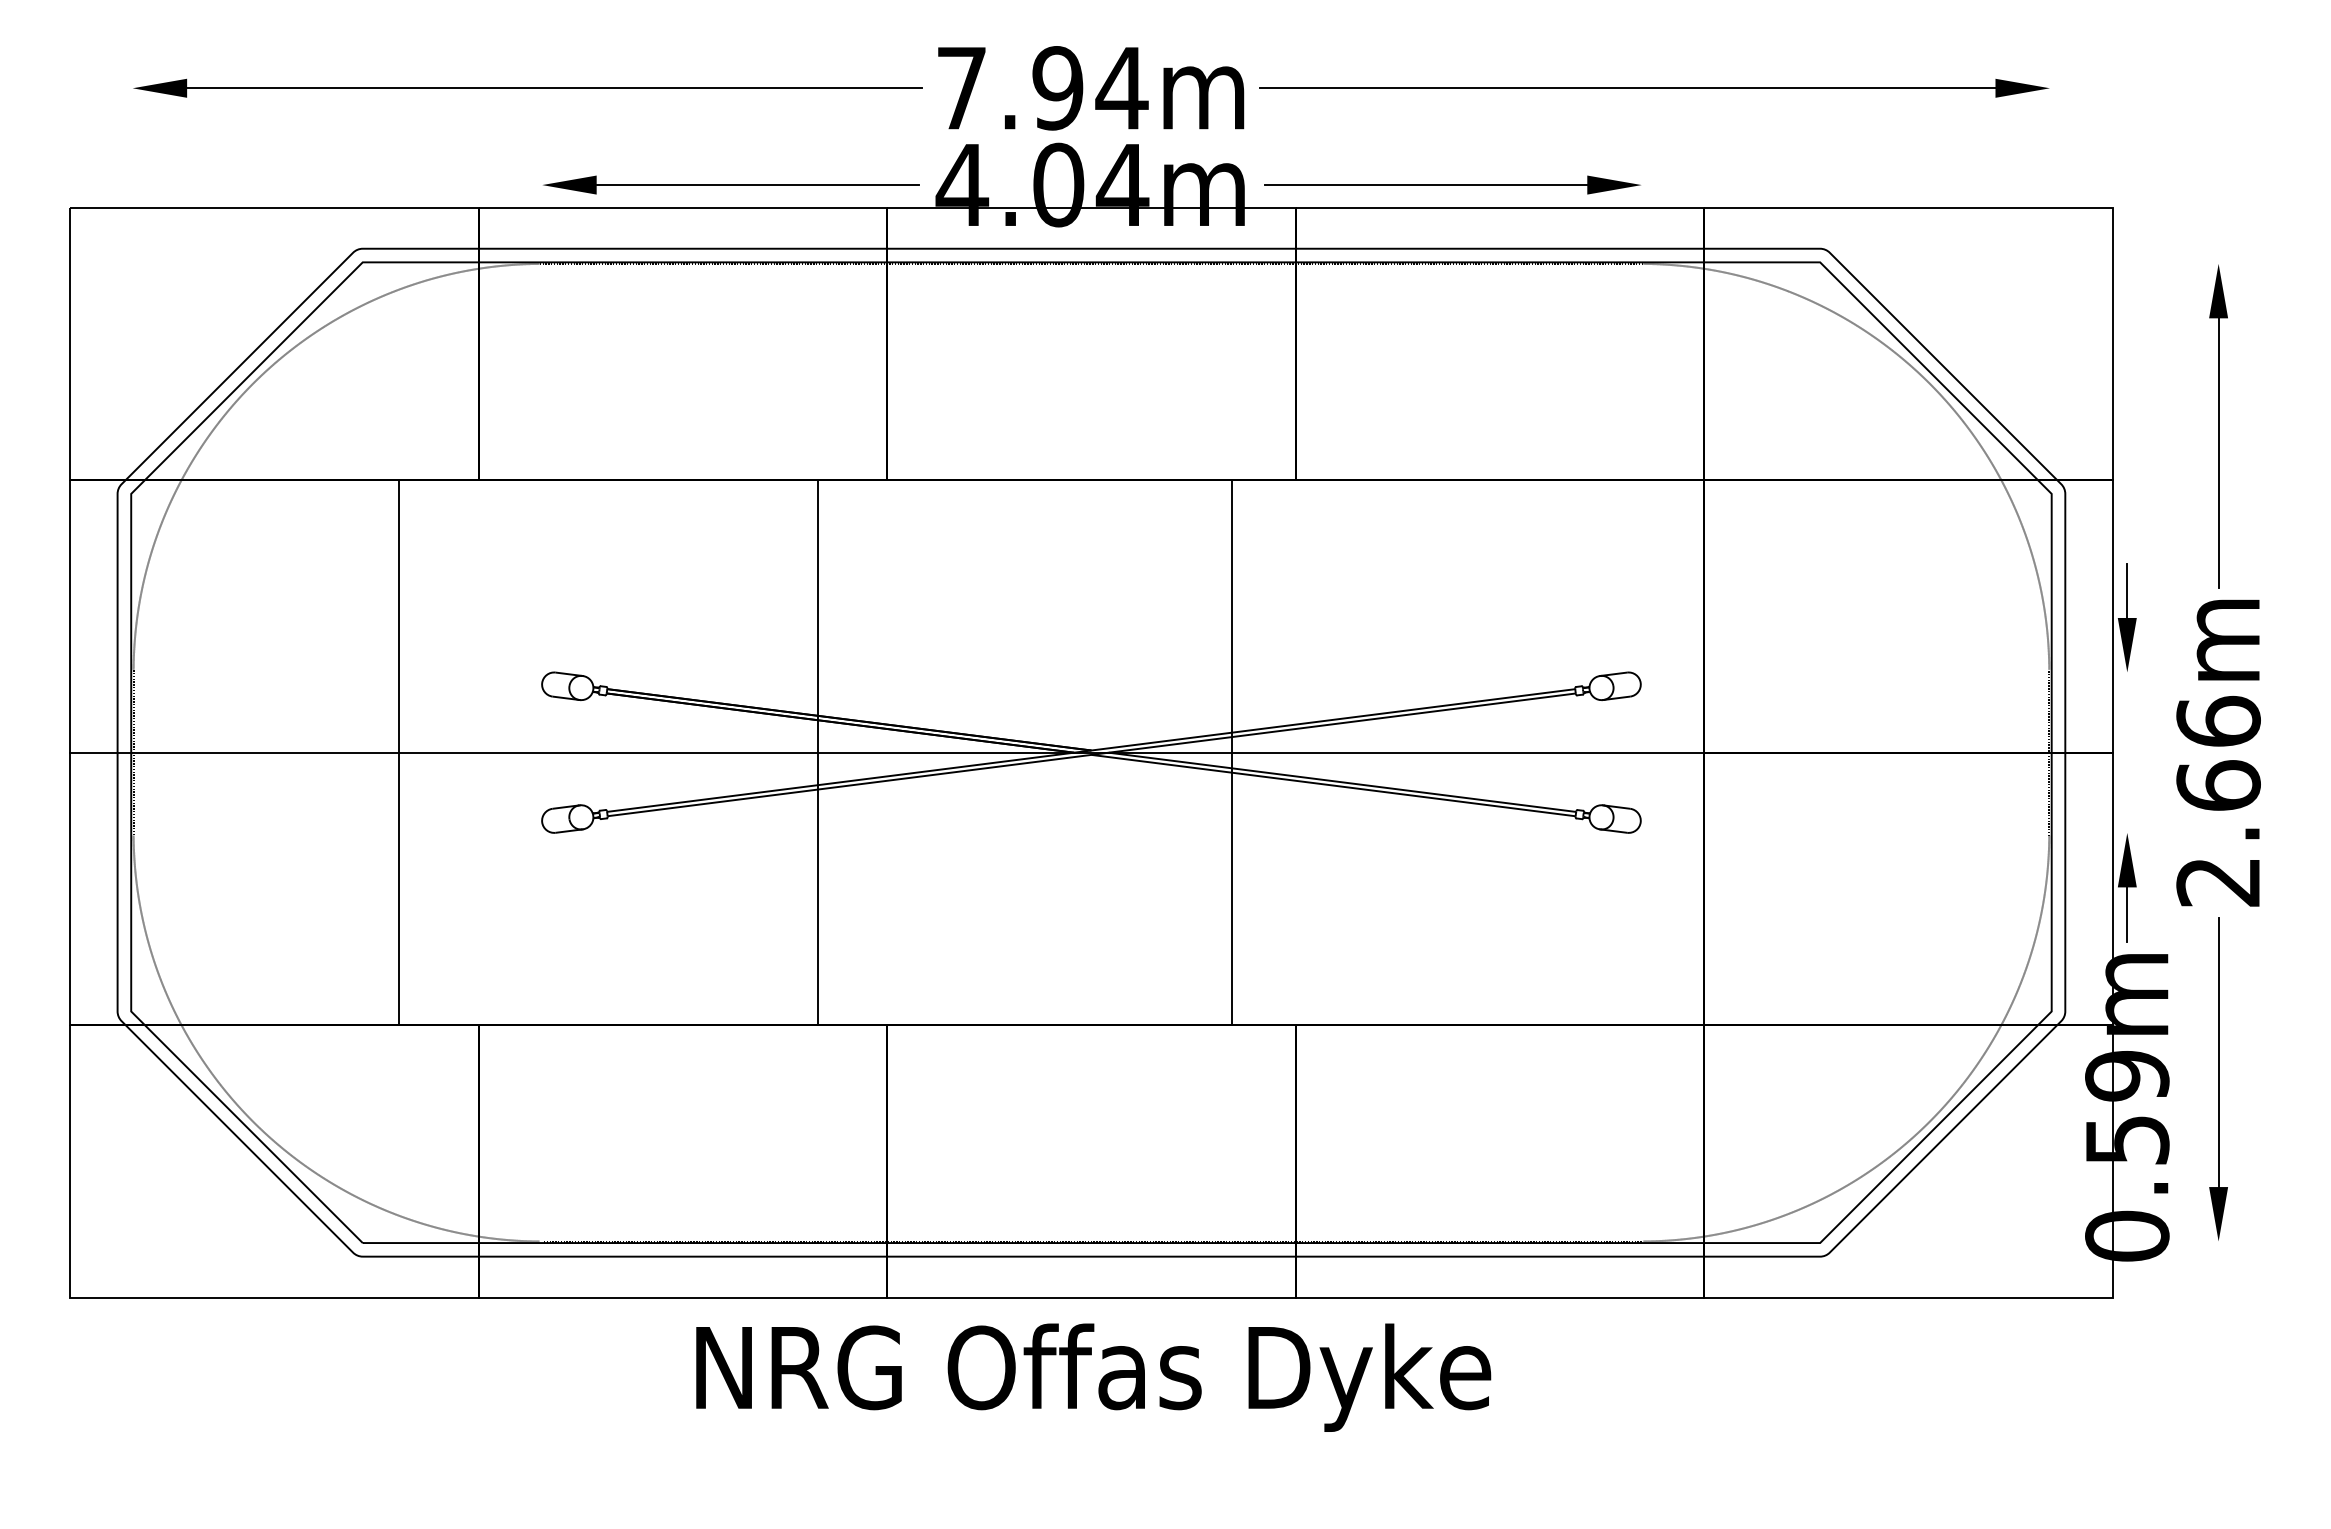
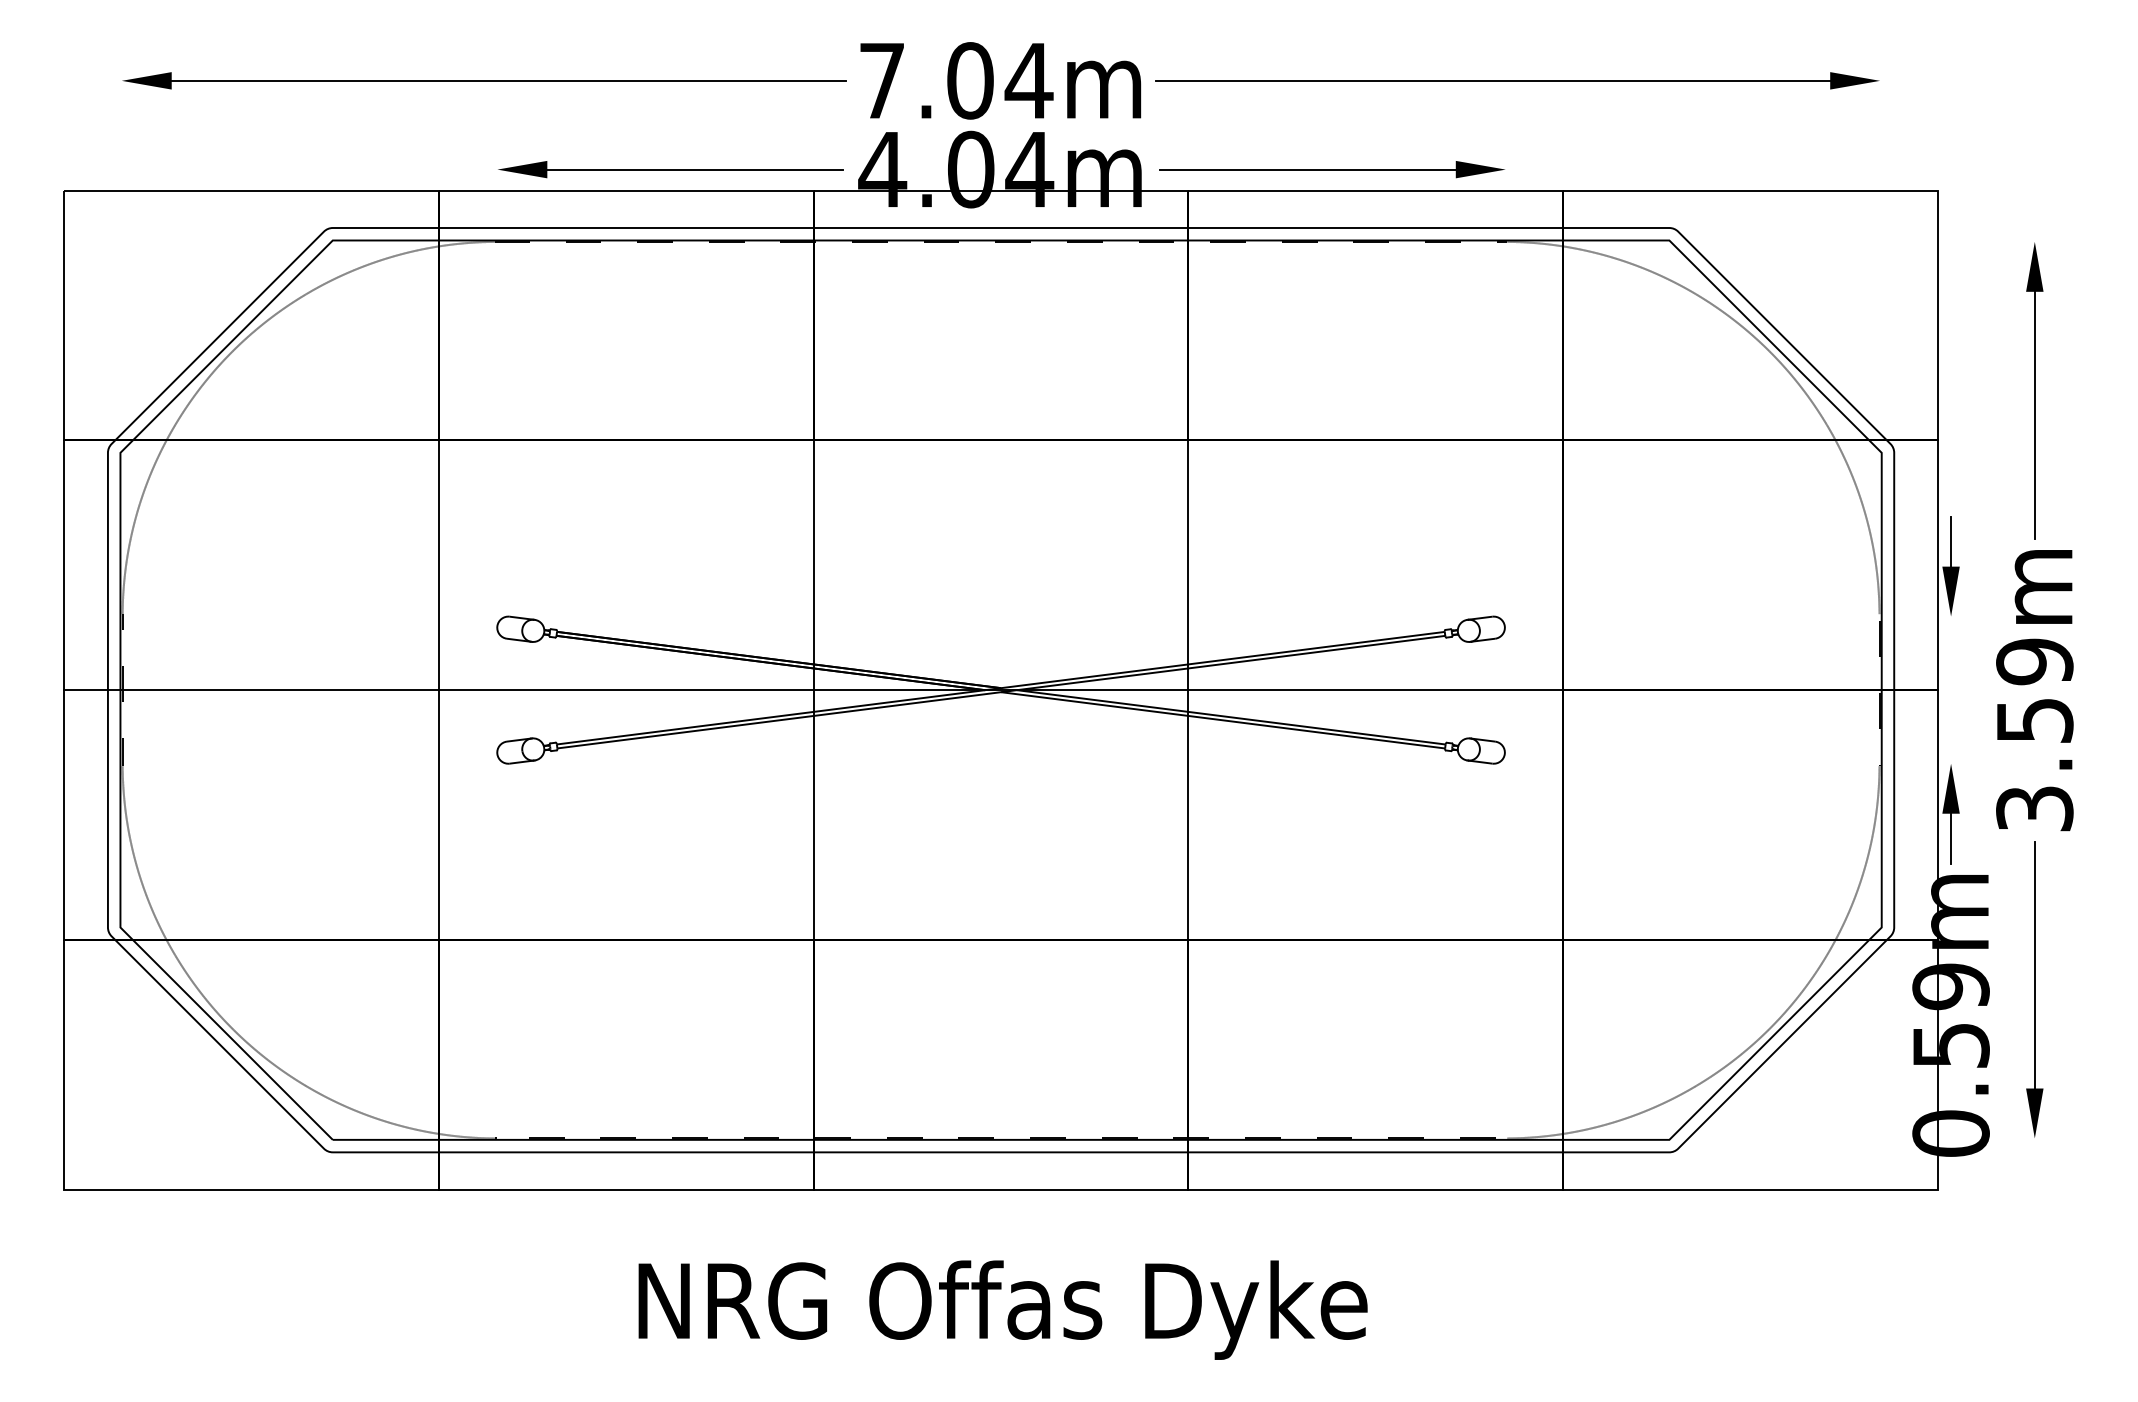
text: (1057, 88) -> (969, 81), 7.94m -> 7.04m
line: (398, 752) -> (438, 689), moved
line: (818, 752) -> (814, 689), moved
line: (1231, 752) -> (1188, 689), moved
text: (2218, 800) -> (2034, 734), 2.66m -> 3.59m
text: (1093, 1377) -> (1002, 1309), moved

